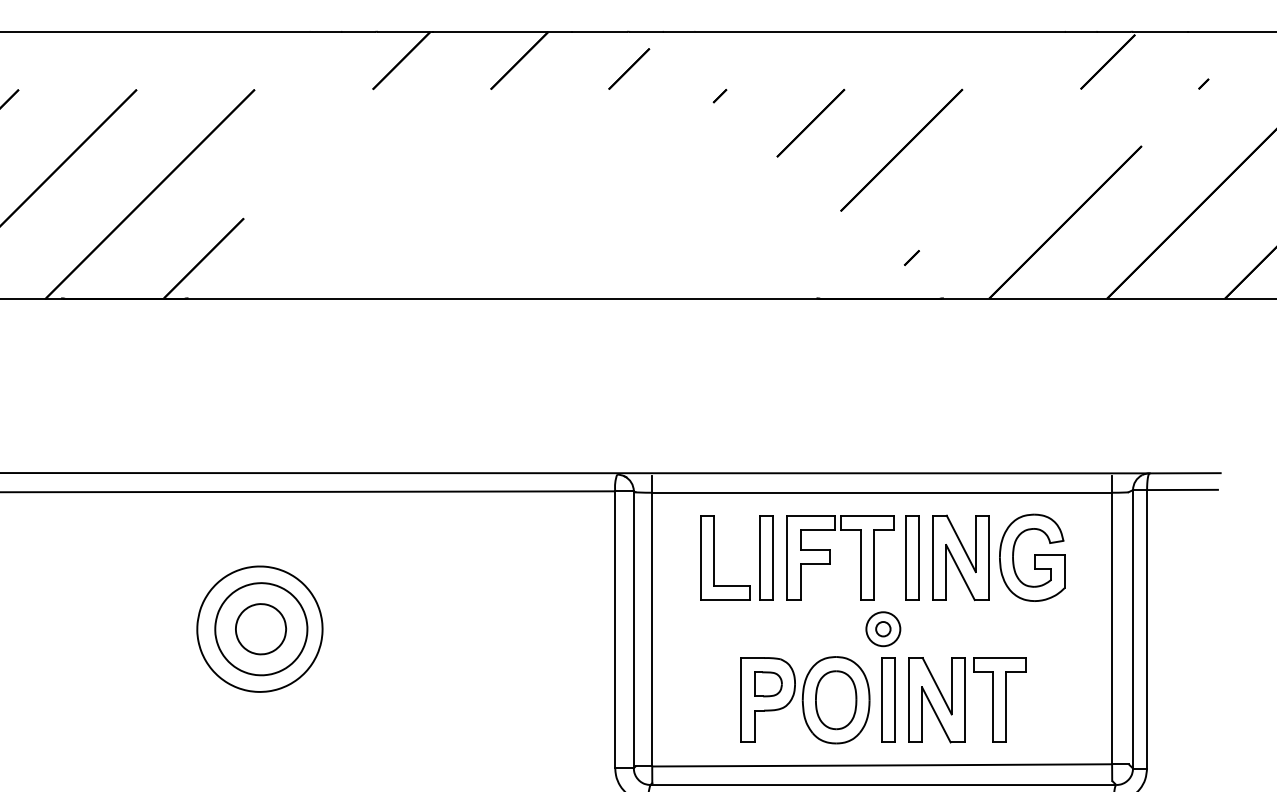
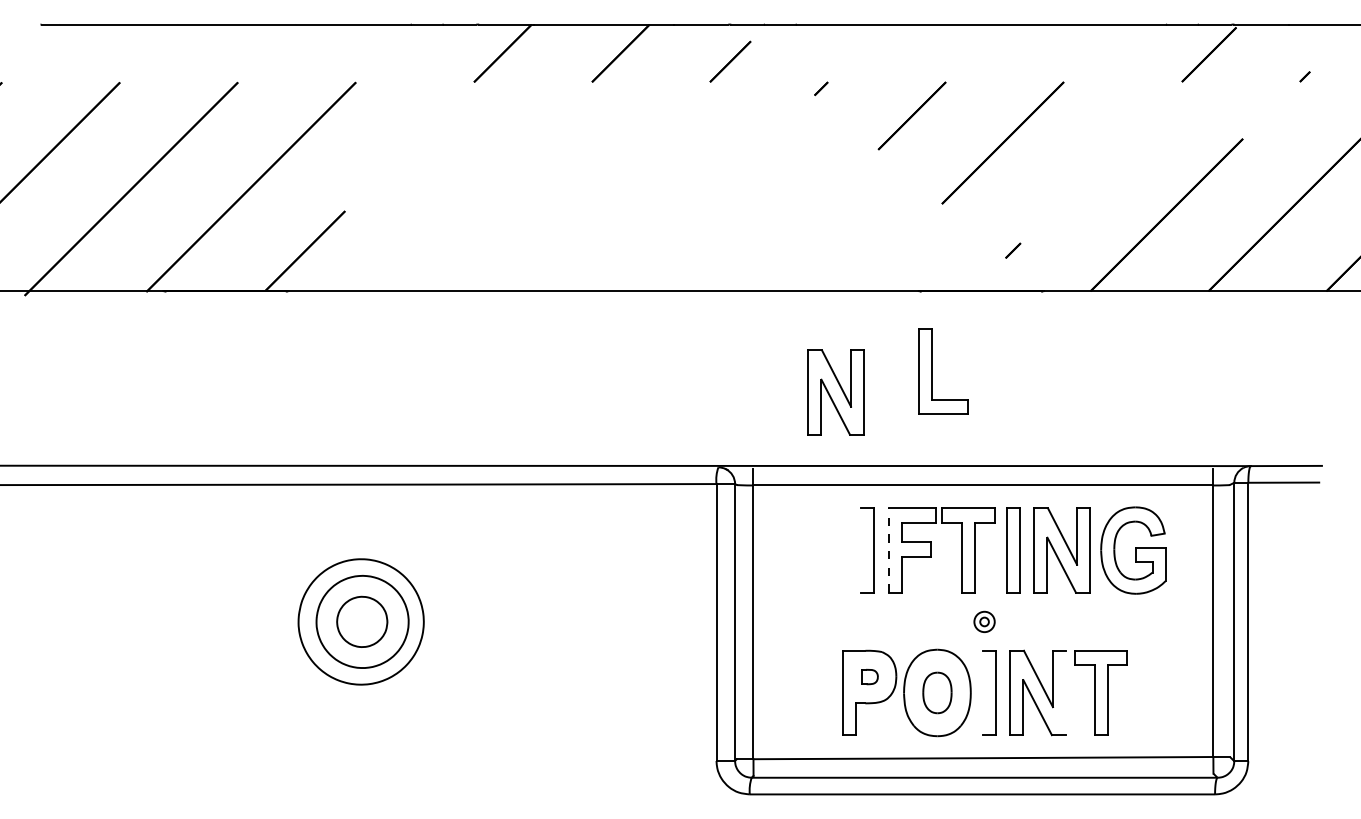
part: (734, 399) -> (835, 392), added
part: (714, 557) -> (932, 371), moved
line: (760, 557) -> (861, 550), removed
line: (787, 557) -> (888, 550), solid -> dashed
part: (883, 628) -> (984, 621), size x0.6
part: (768, 683) -> (869, 676), size x0.6
part: (836, 699) -> (937, 692), size x0.7
line: (881, 699) -> (982, 692), removed
line: (965, 699) -> (1066, 692), removed

